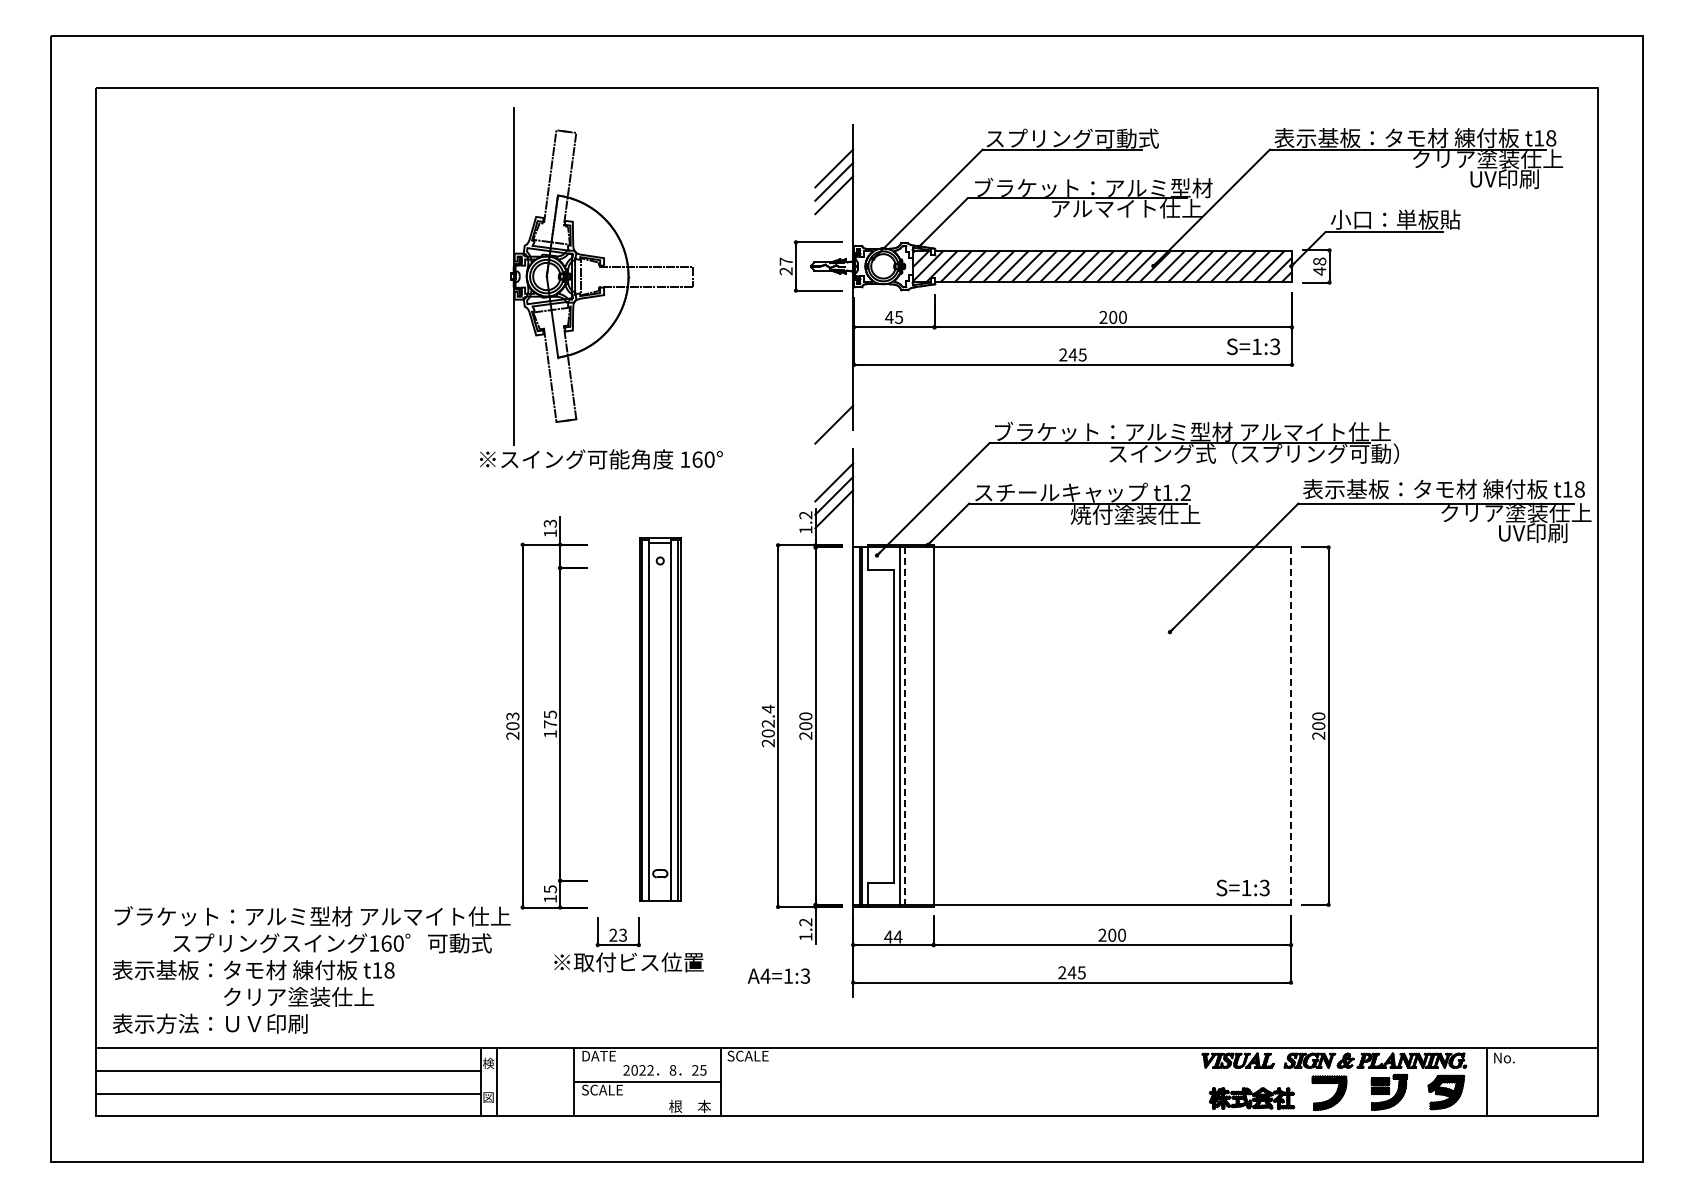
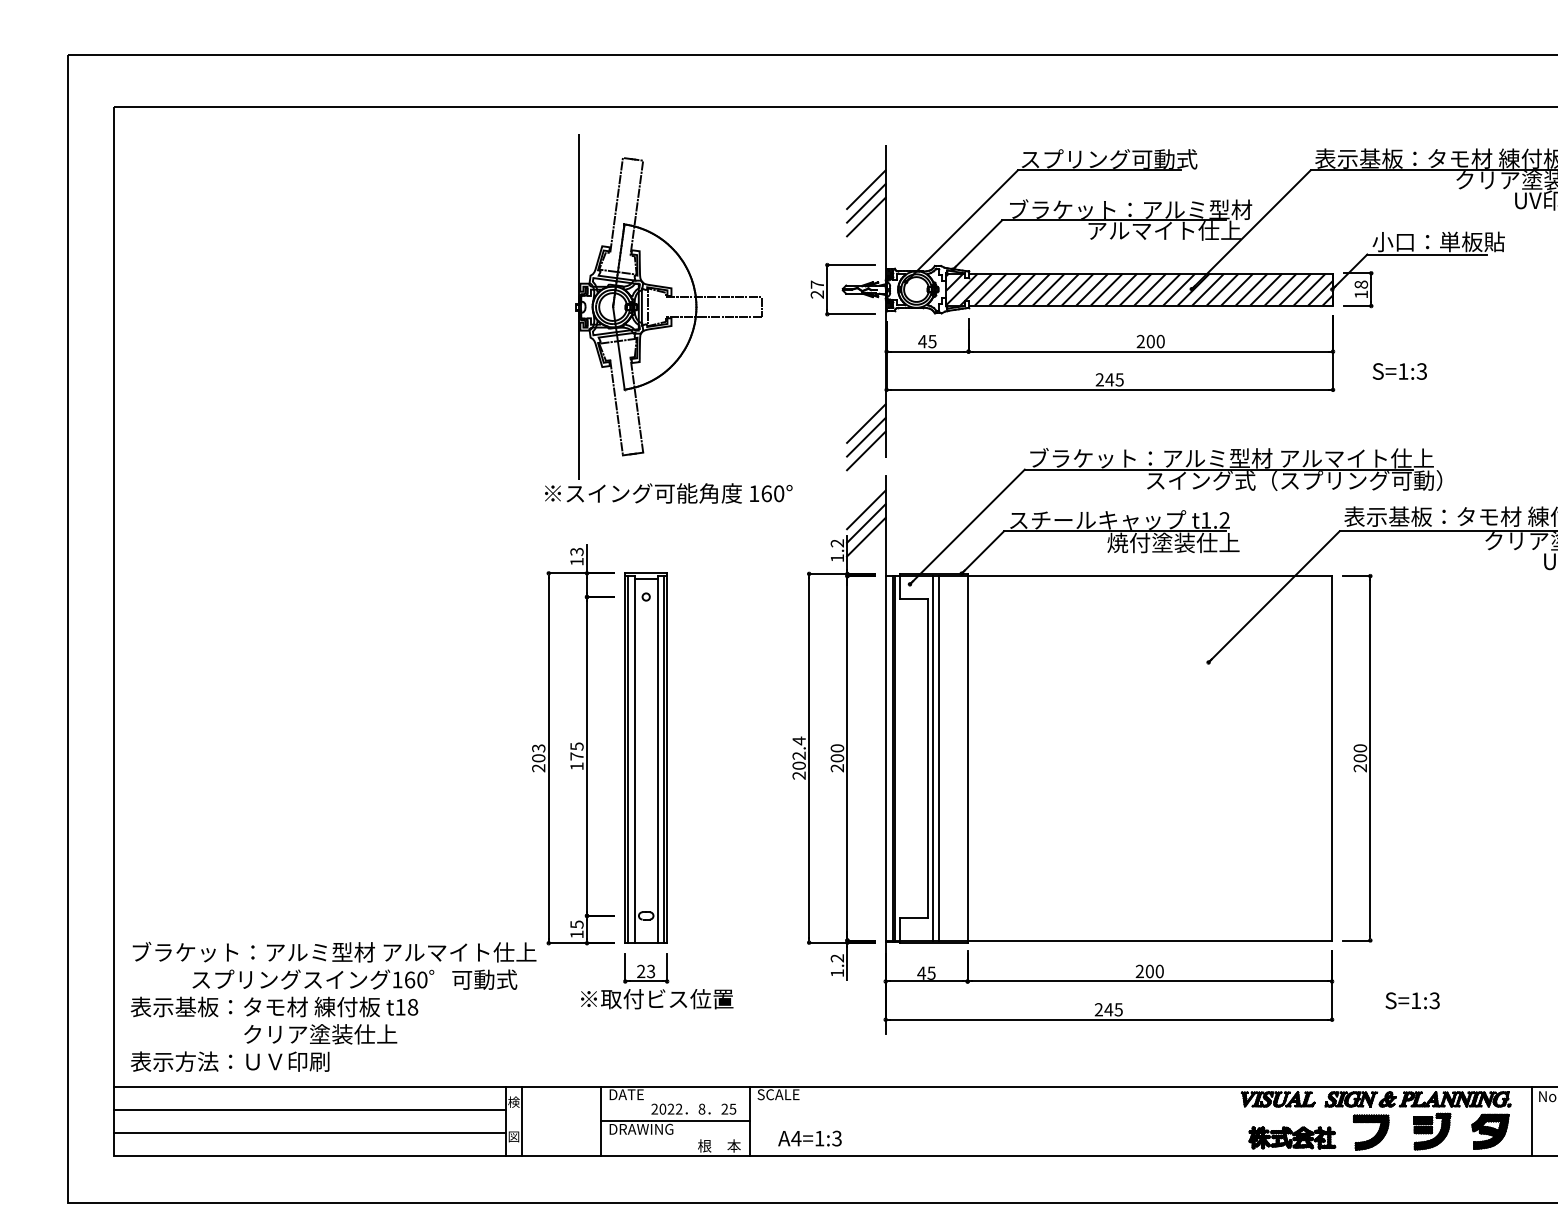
text: (1319, 271) -> (1361, 294), 48 -> 18
part: (601, 288) -> (668, 319), moved
text: (1253, 346) -> (1399, 371), moved
line: (834, 397) -> (866, 423), added
line: (834, 411) -> (866, 437), added
part: (660, 719) -> (646, 758), moved
line: (905, 726) -> (939, 758), dashed -> solid
line: (1291, 726) -> (1332, 758), dashed -> solid
text: (1242, 887) -> (1412, 1000), moved
text: (897, 936) -> (930, 972), 44 -> 45
text: (778, 975) -> (809, 1137), moved
text: (613, 1089) -> (641, 1128), SCALE -> DRAWING

